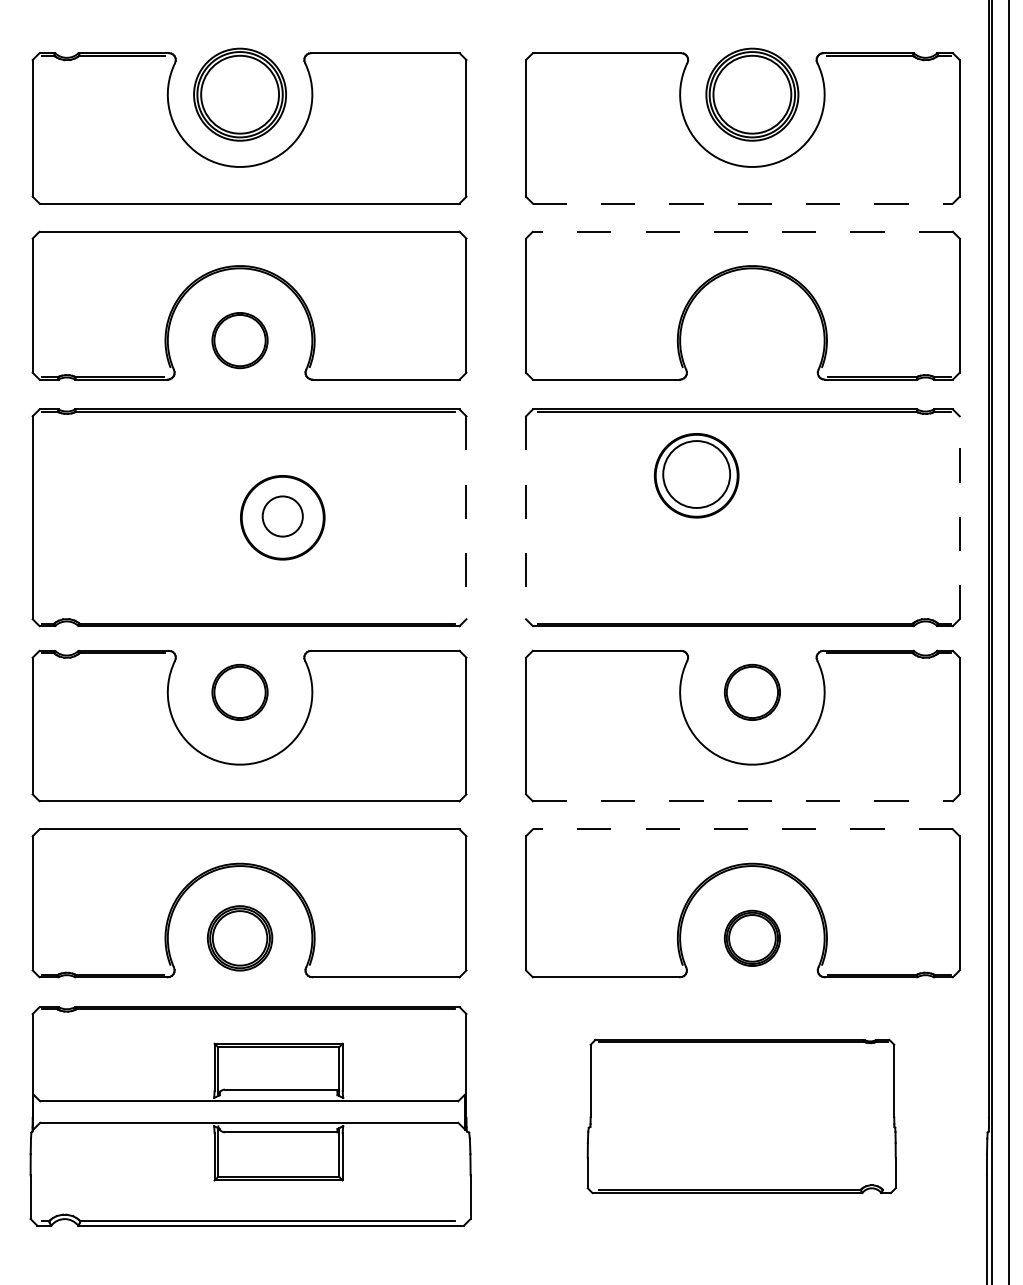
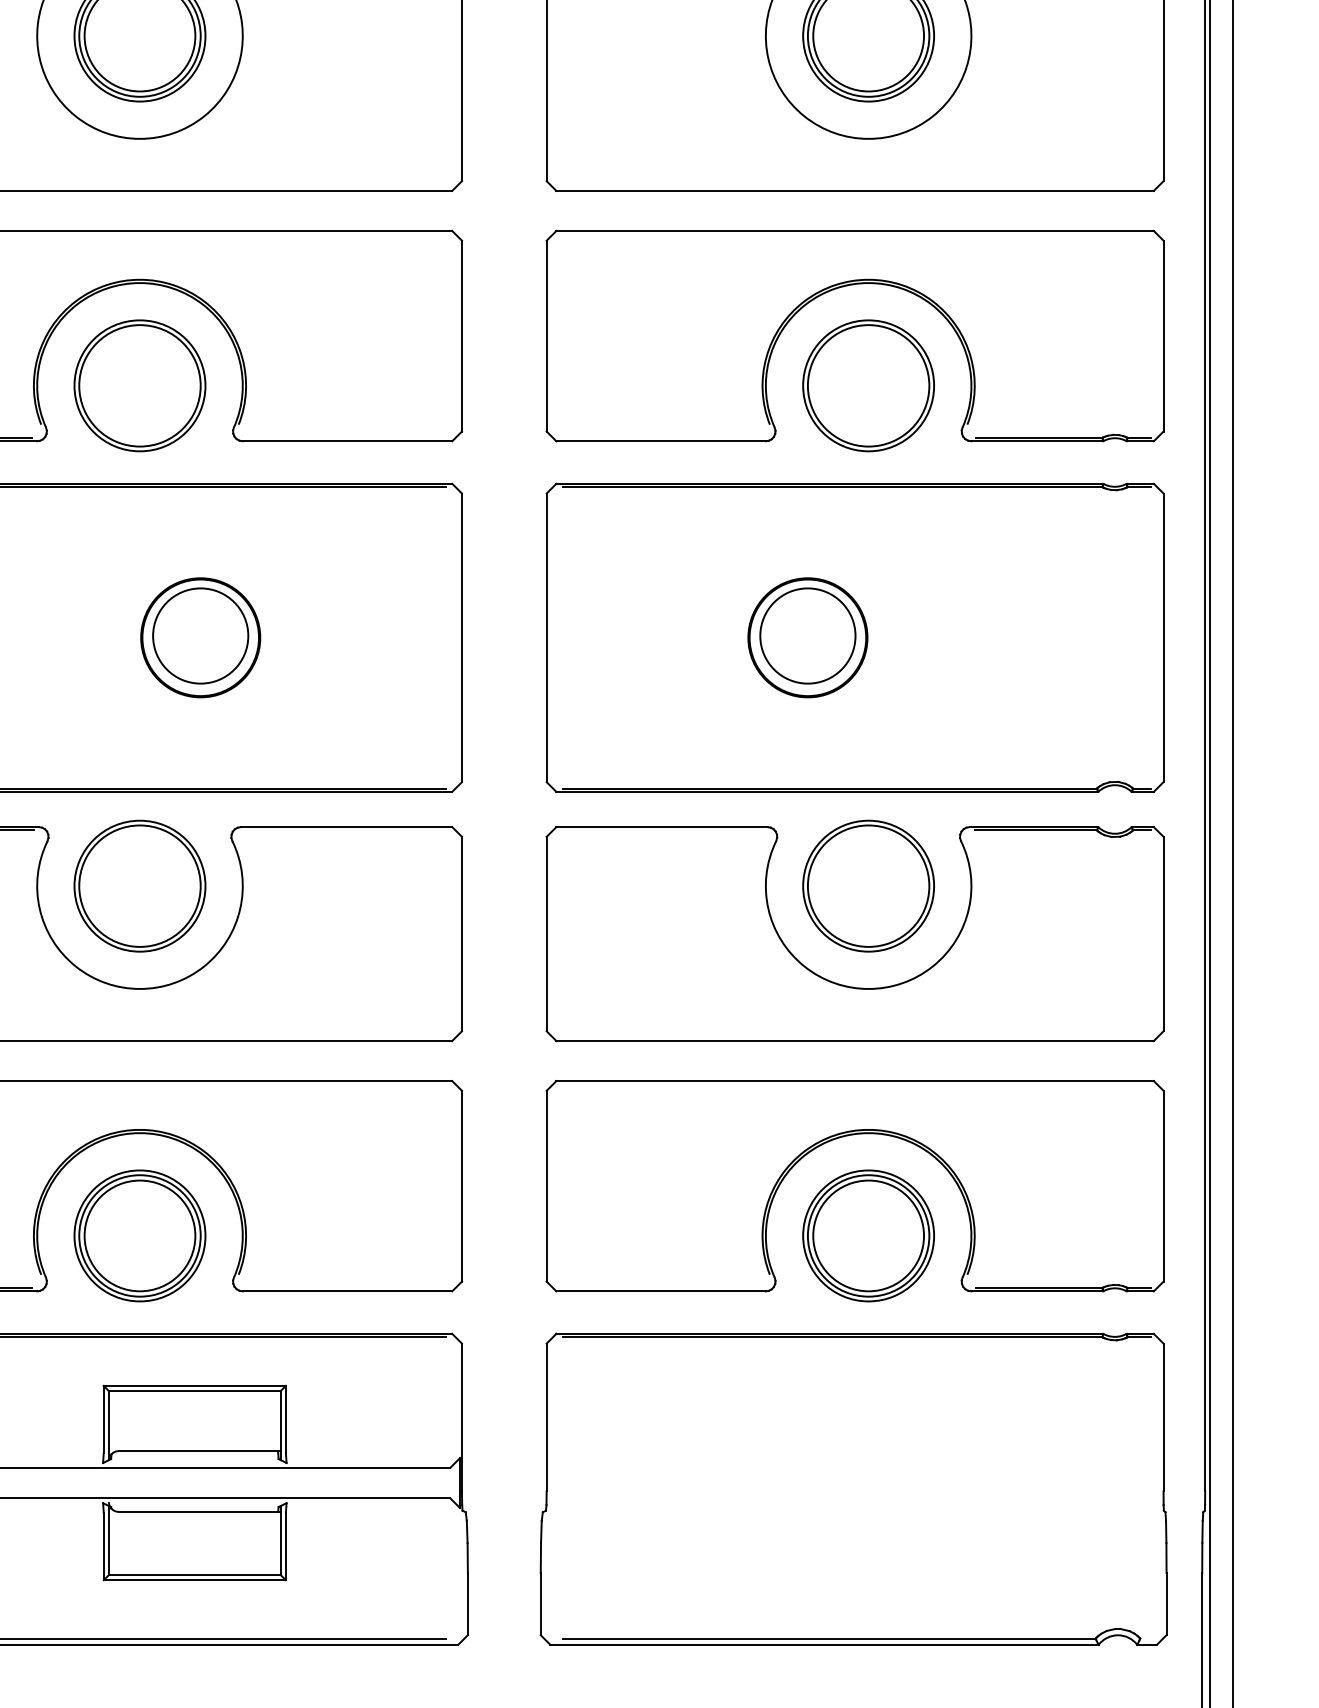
line: (743, 203) -> (855, 190), dashed -> solid
line: (742, 231) -> (854, 230), dashed -> solid
part: (239, 340) -> (139, 385), size x1.67
part: (752, 340) -> (868, 385), added
part: (696, 475) -> (807, 637), moved
circle: (282, 516) -> (200, 635), size x1.67
line: (959, 517) -> (1163, 637), dashed -> solid
line: (466, 518) -> (462, 638), dashed -> solid
line: (526, 518) -> (547, 638), dashed -> solid
part: (239, 692) -> (139, 886), size x1.67
part: (752, 692) -> (868, 886), size x1.67
line: (743, 801) -> (855, 1041), dashed -> solid
line: (742, 829) -> (854, 1081), dashed -> solid
part: (239, 938) -> (139, 1236), size x1.43
part: (752, 938) -> (868, 1236), size x1.67
part: (741, 1116) -> (853, 1489), size x1.43

